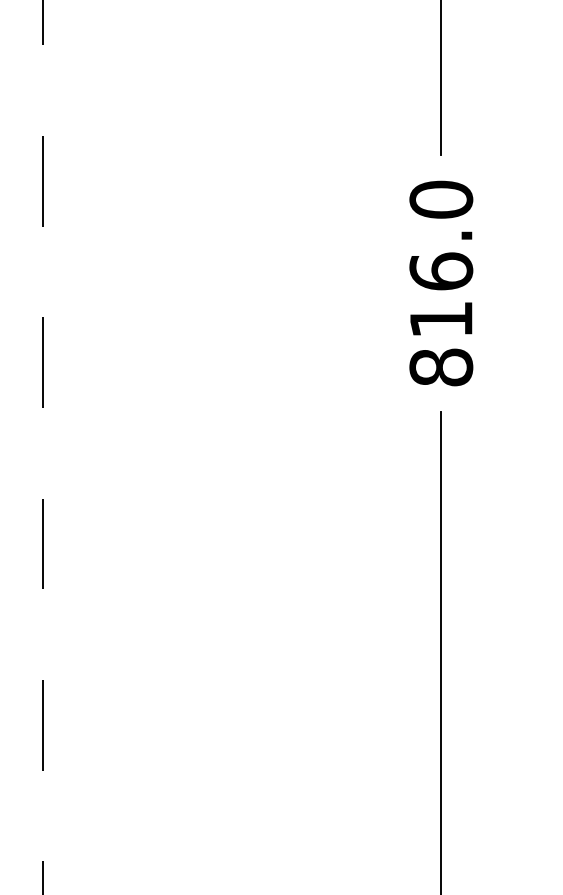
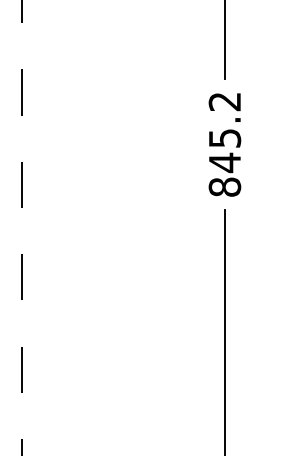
text: (440, 260) -> (224, 132), 816.0 -> 845.2

